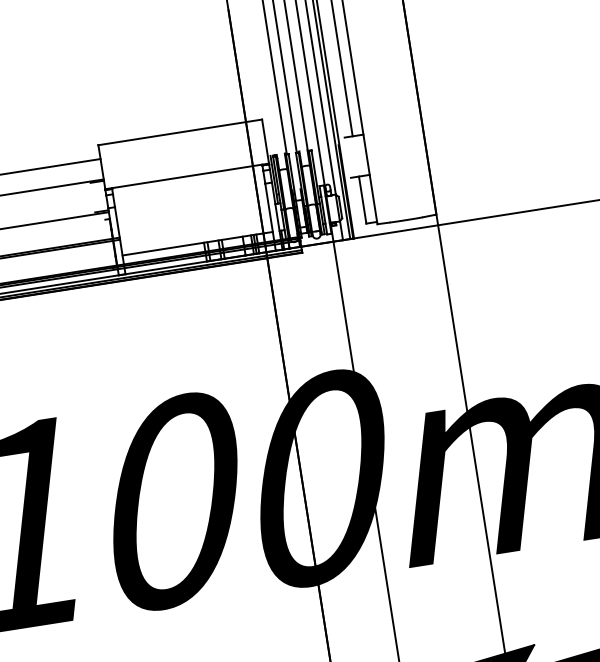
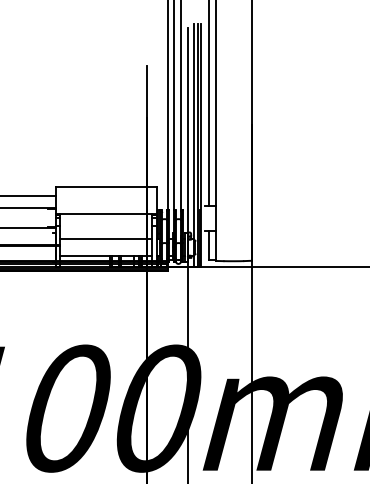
line: (192, 217) -> (105, 239), added

